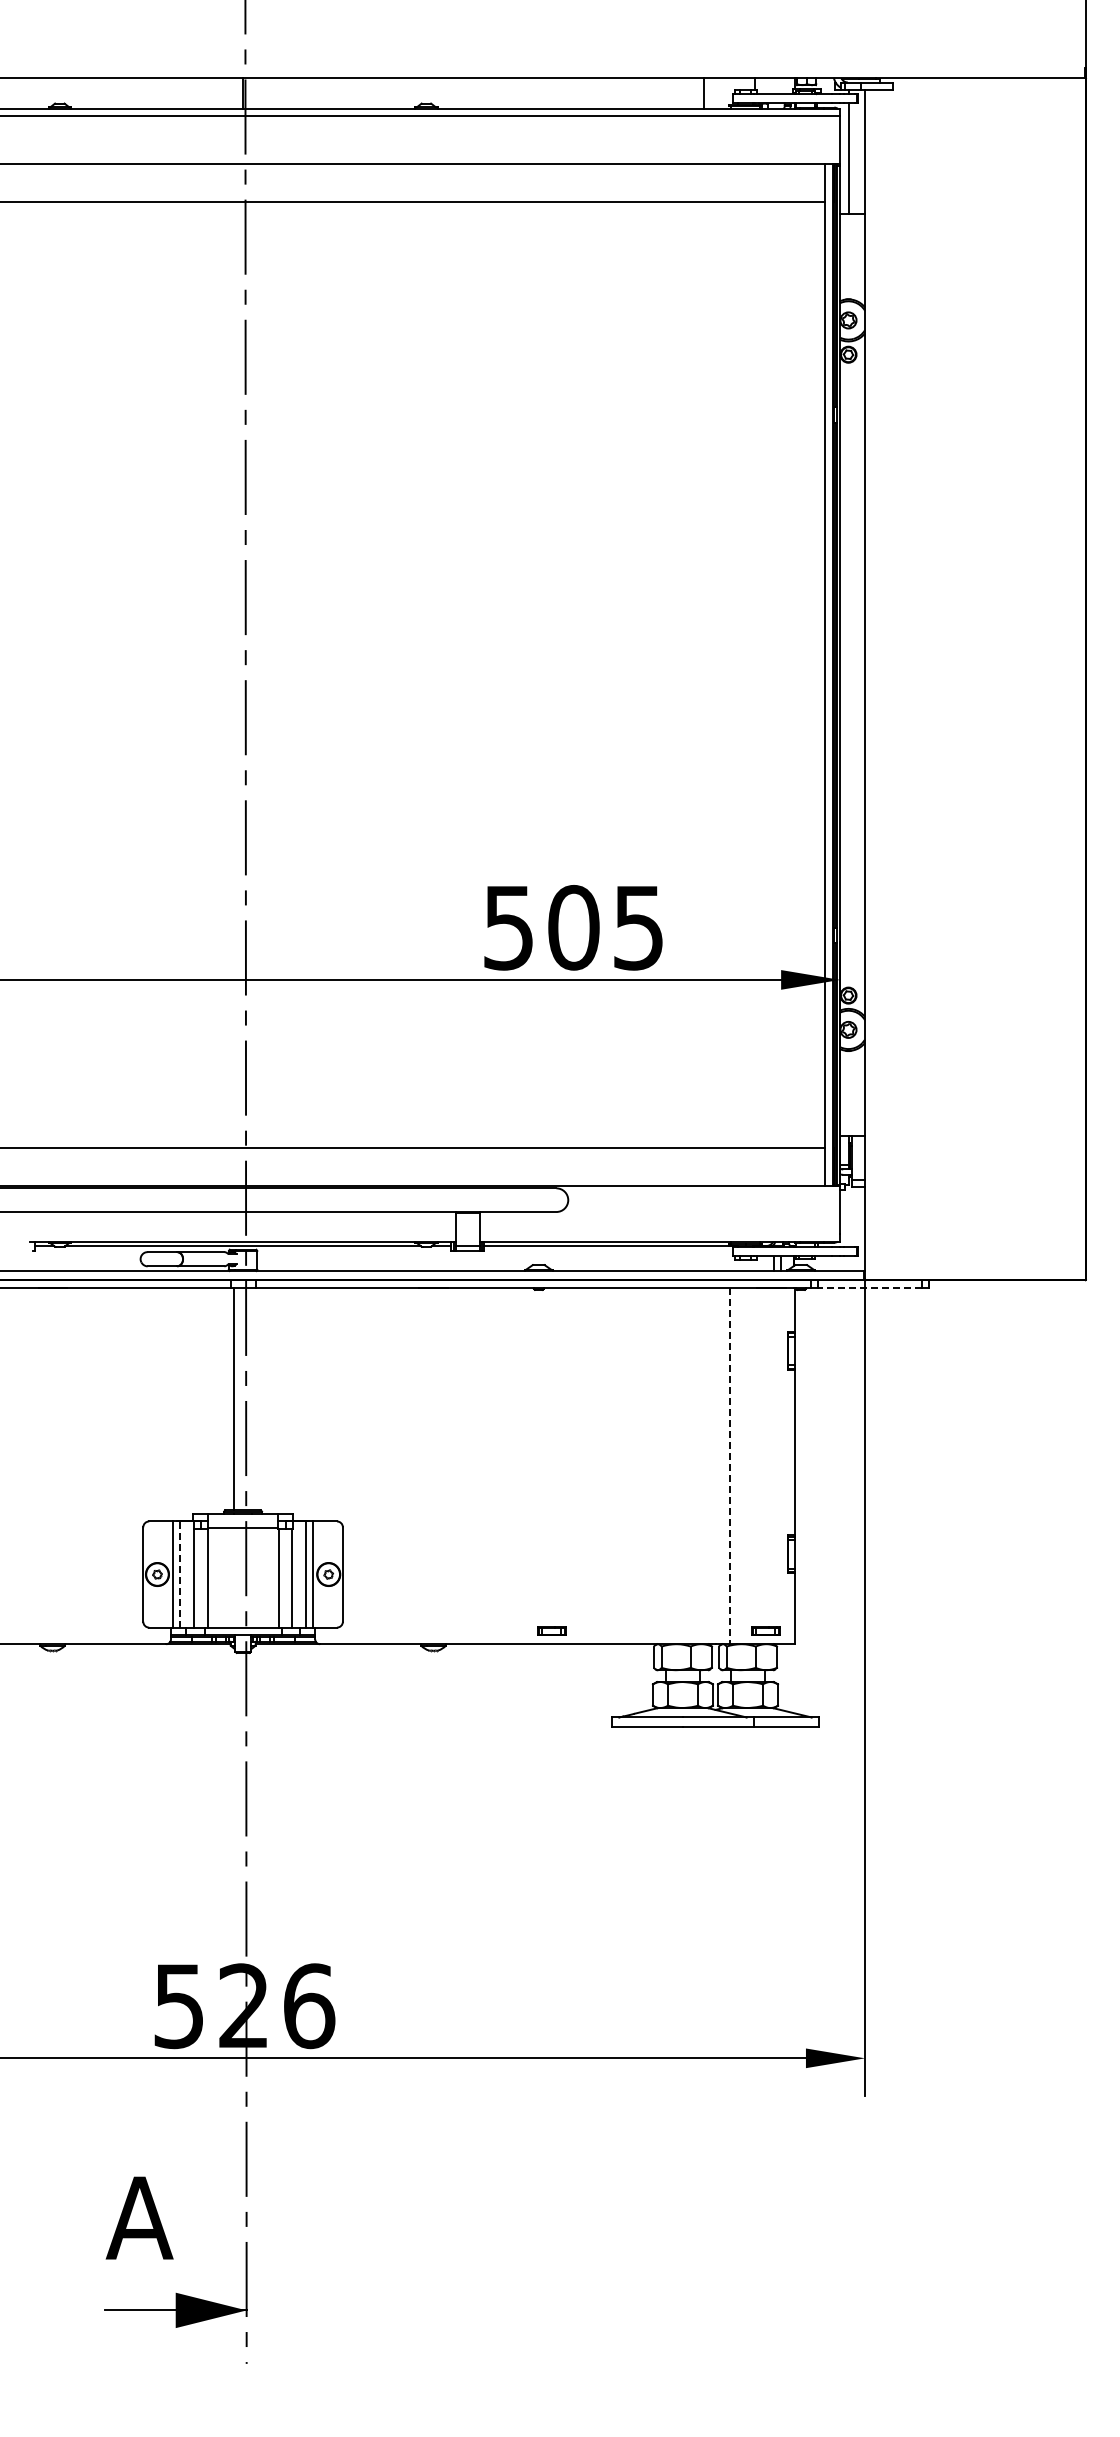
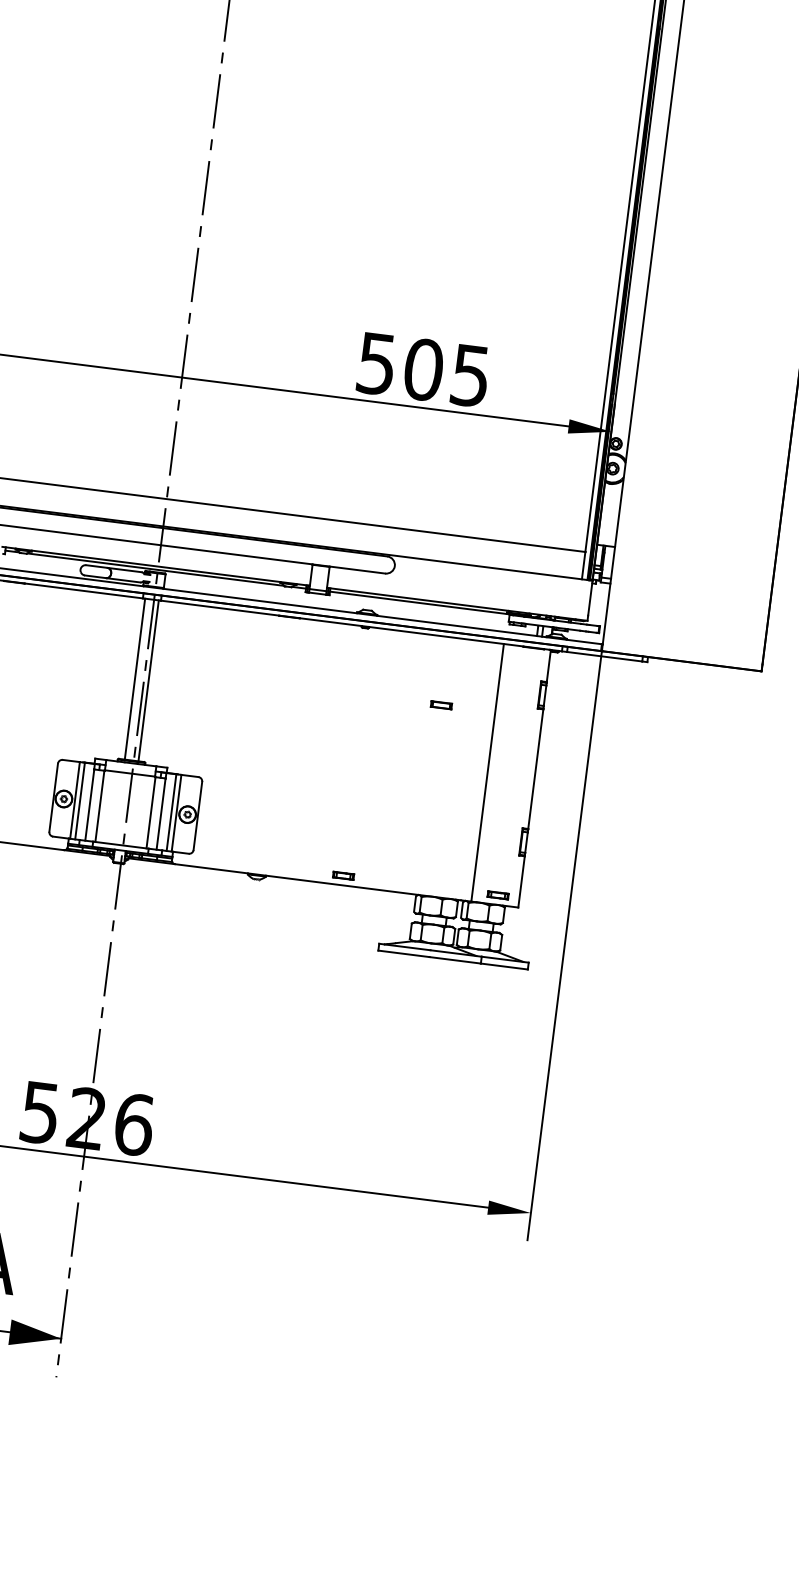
line: (869, 1287) -> (604, 656), dashed -> solid
part: (655, 1381) -> (441, 705), added
line: (252, 1398) -> (148, 680), added
line: (730, 1466) -> (487, 773), dashed -> solid
line: (179, 1574) -> (79, 801), dashed -> solid

